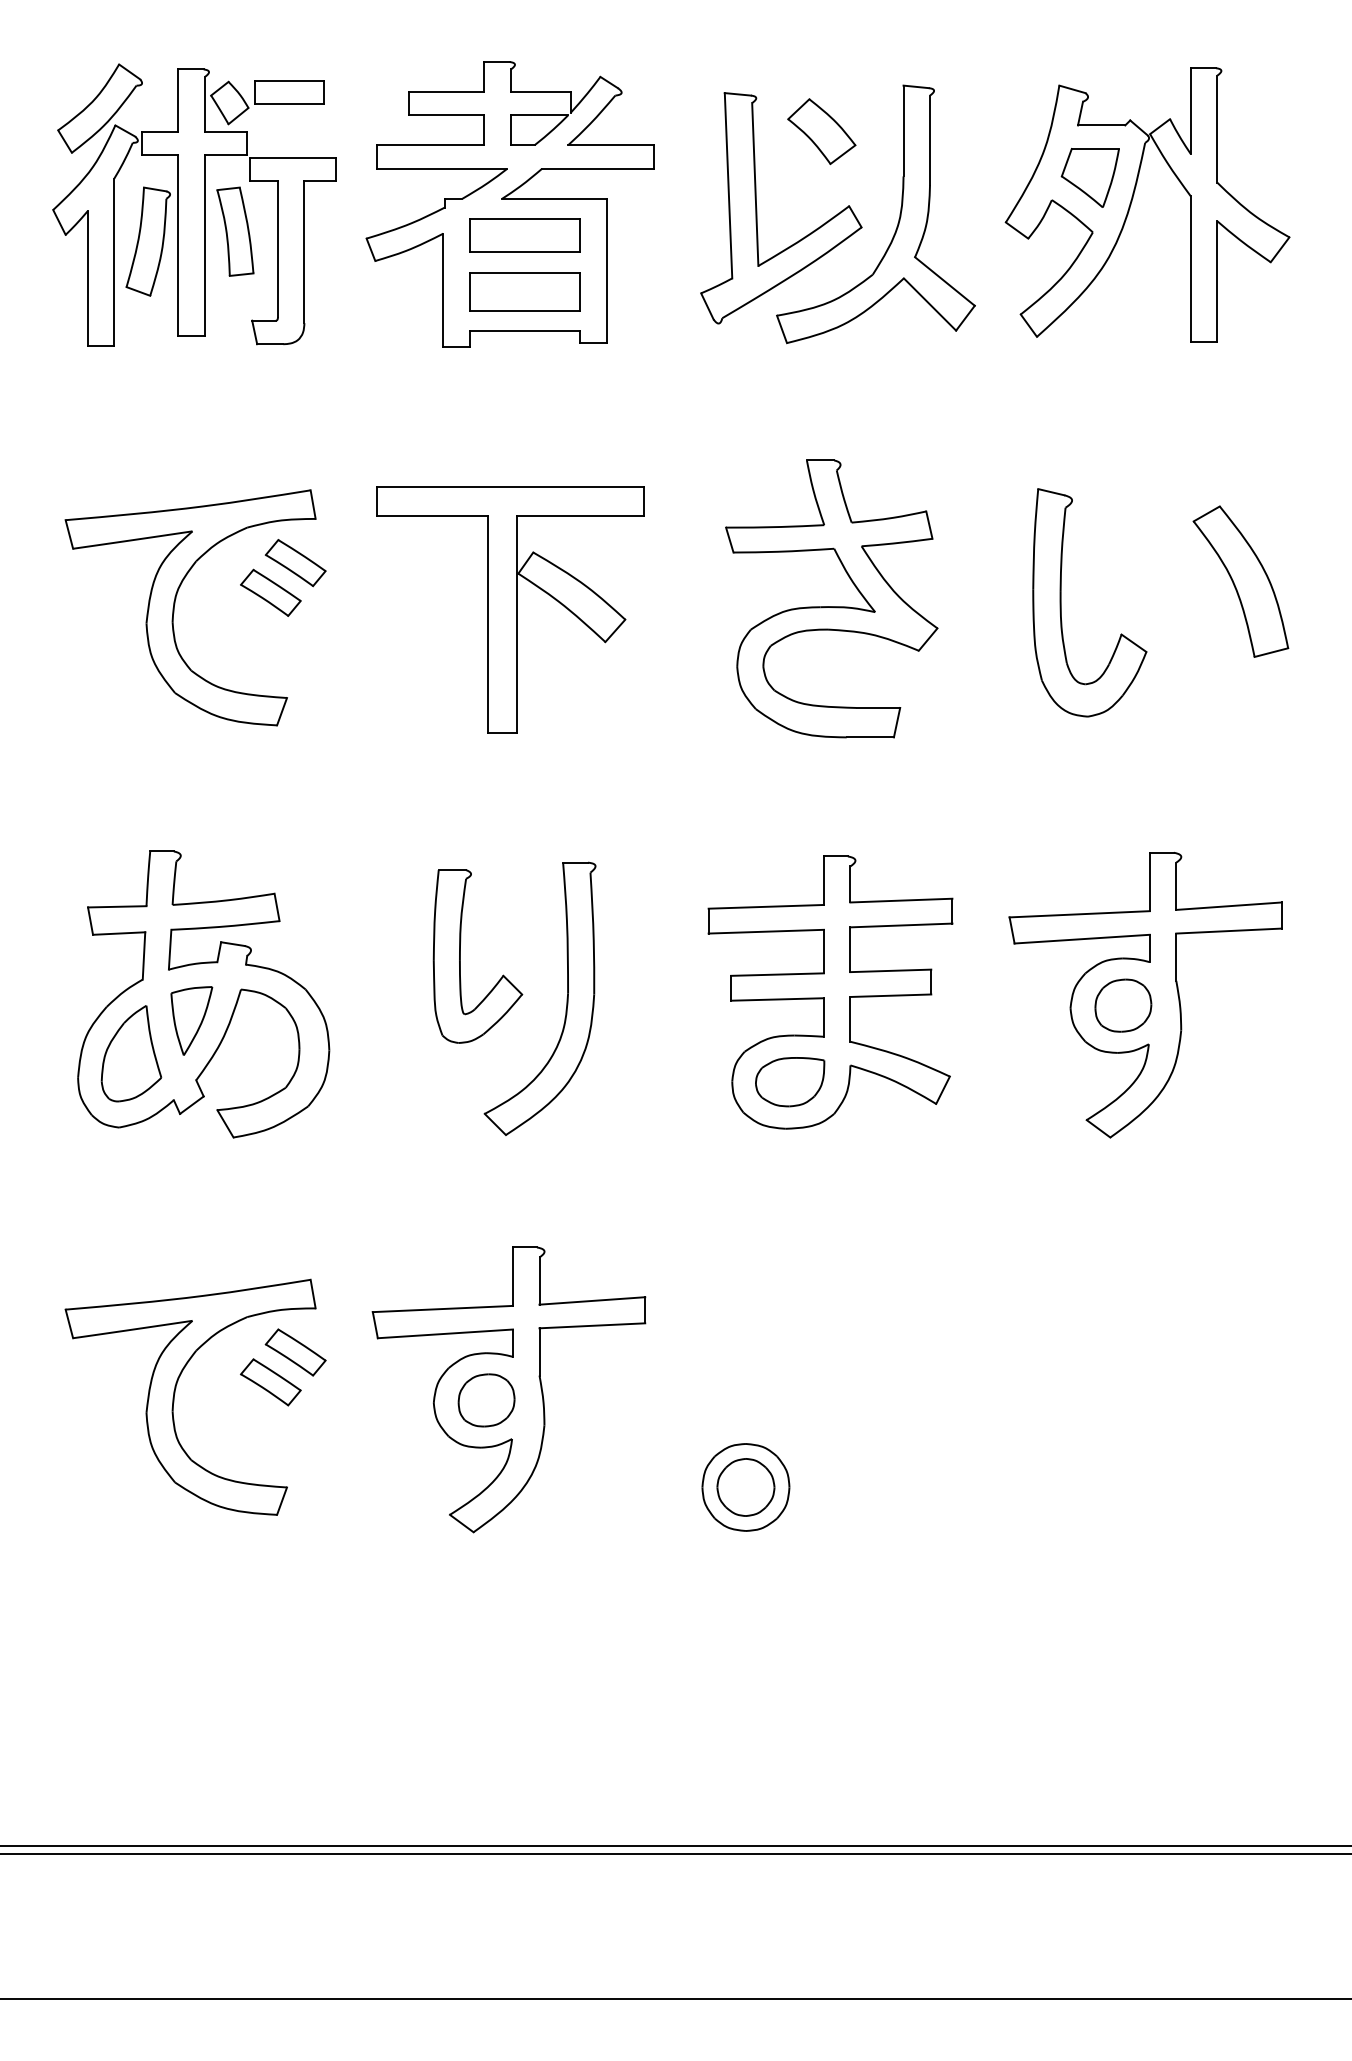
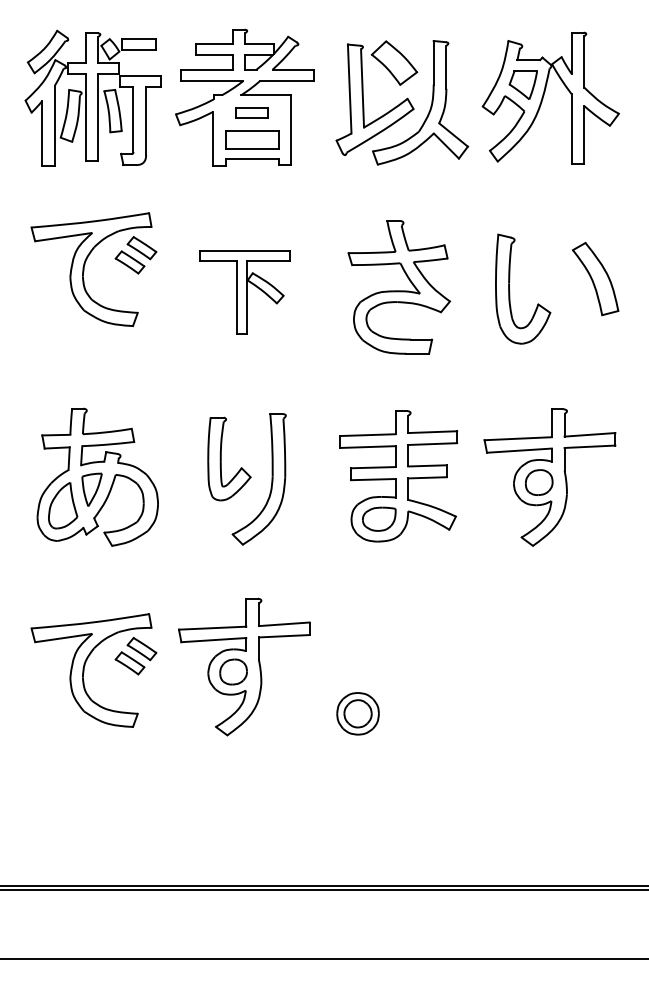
part: (821, 130) -> (394, 62), size x1.4
part: (525, 234) -> (252, 112), size x0.6
part: (175, 607) -> (84, 269), moved
part: (509, 609) -> (244, 292), size x0.7

